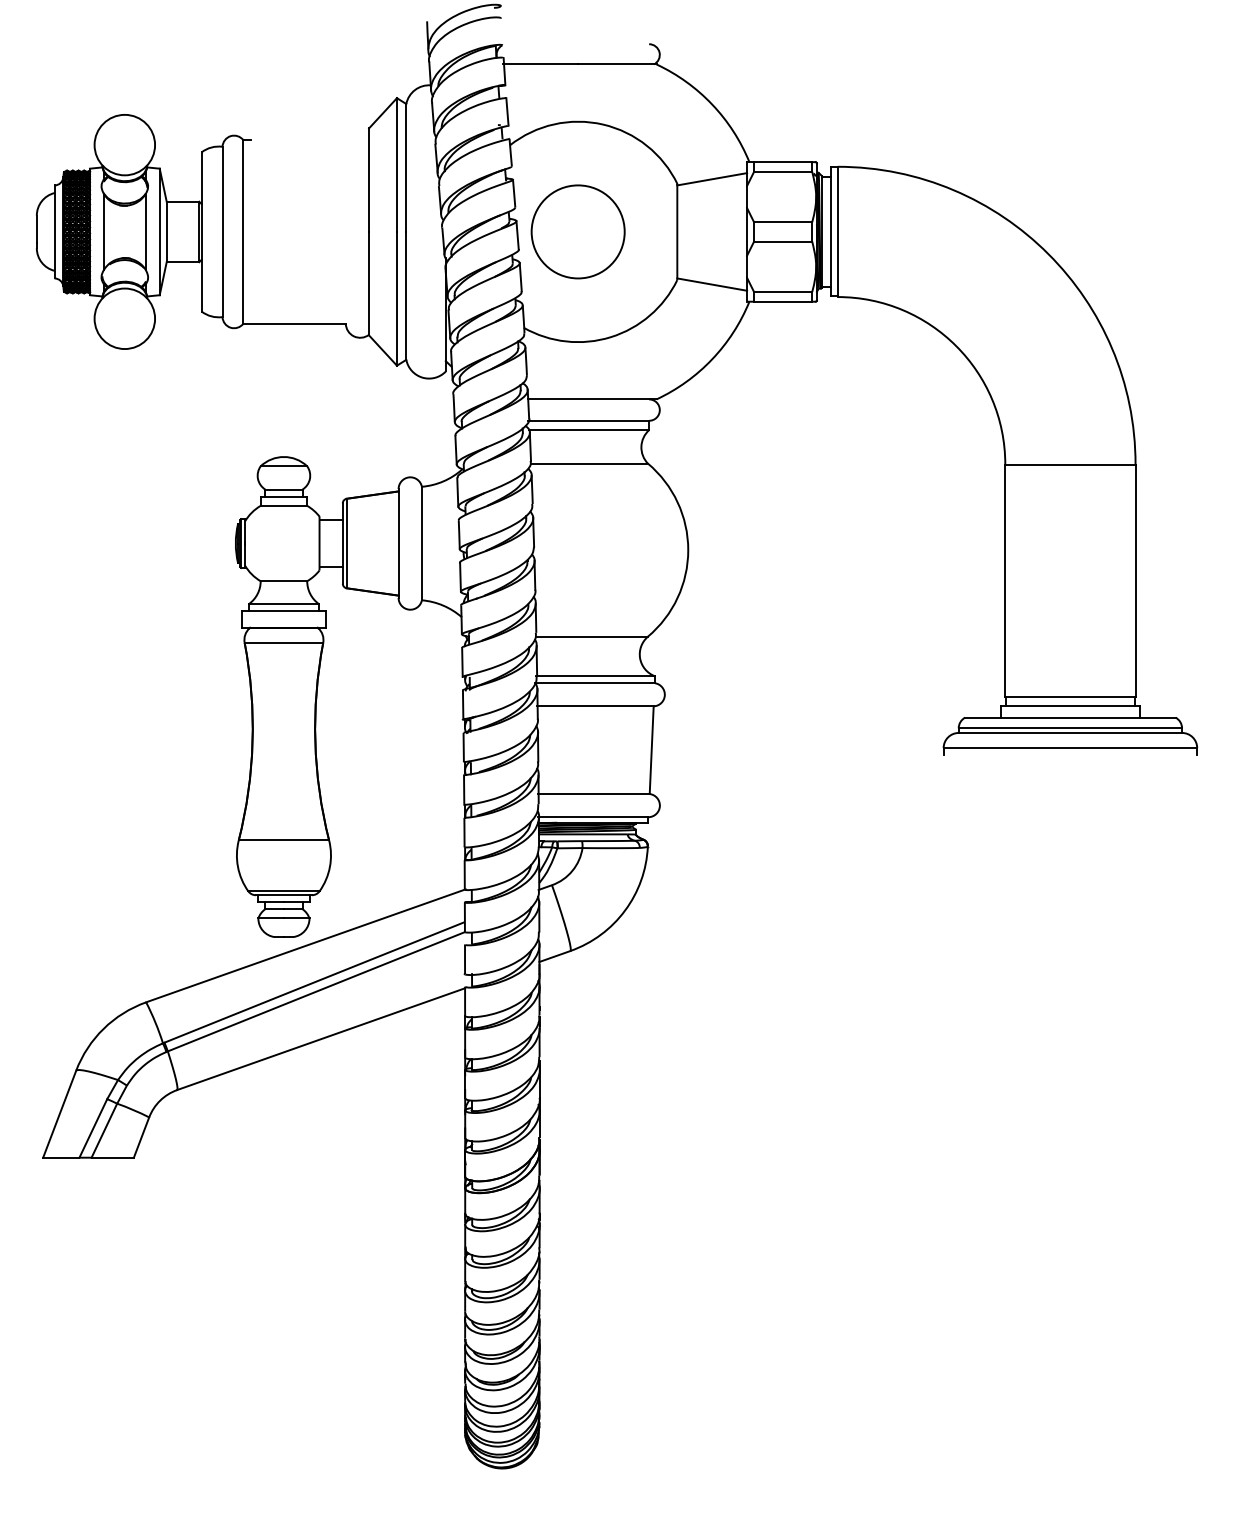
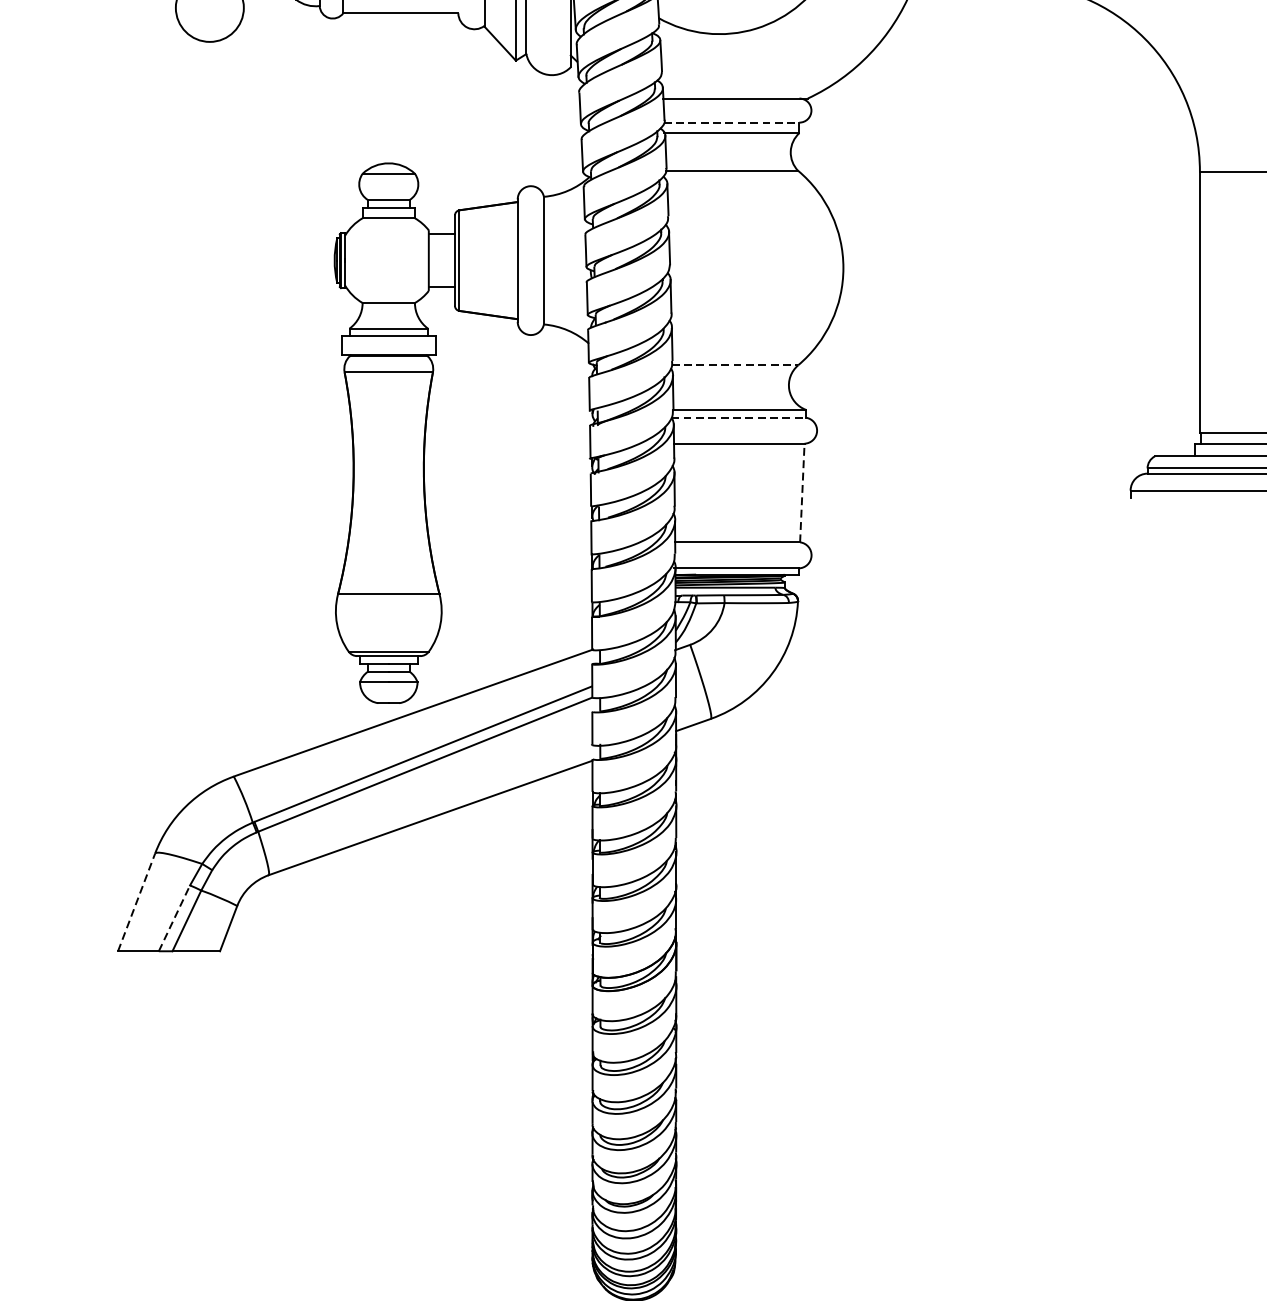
line: (589, 420) -> (732, 122), solid -> dashed
line: (592, 636) -> (735, 365), solid -> dashed
line: (595, 683) -> (739, 418), solid -> dashed
line: (651, 750) -> (802, 493), solid -> dashed
line: (59, 1114) -> (136, 902), solid -> dashed
line: (93, 1127) -> (174, 917), solid -> dashed

